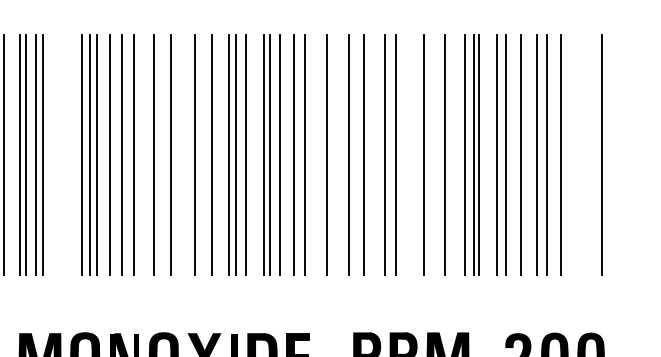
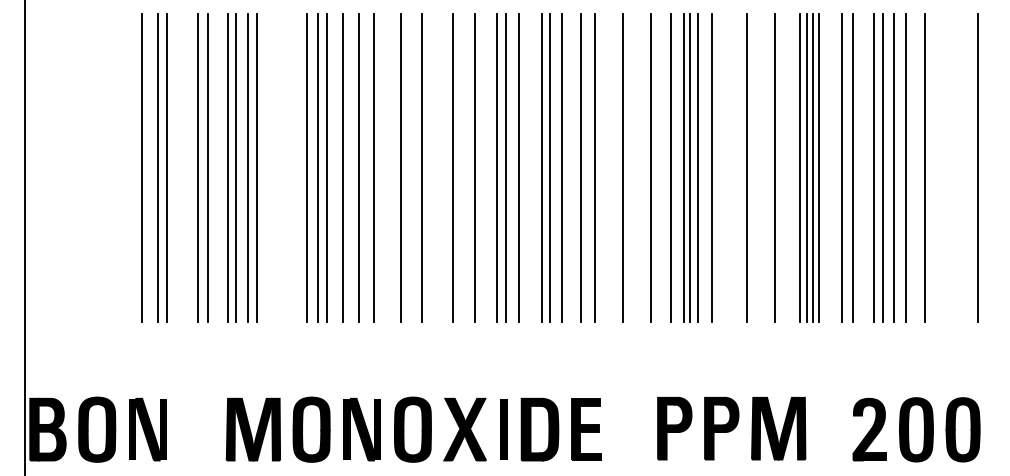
line: (373, 155) -> (683, 168), added
line: (378, 155) -> (689, 168), added
line: (469, 155) -> (806, 168), added
line: (528, 155) -> (882, 168), added

